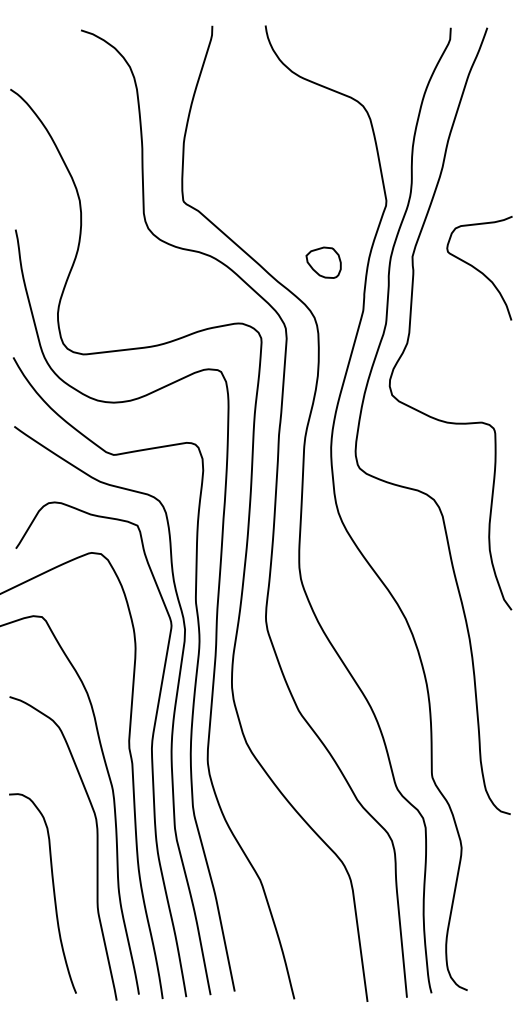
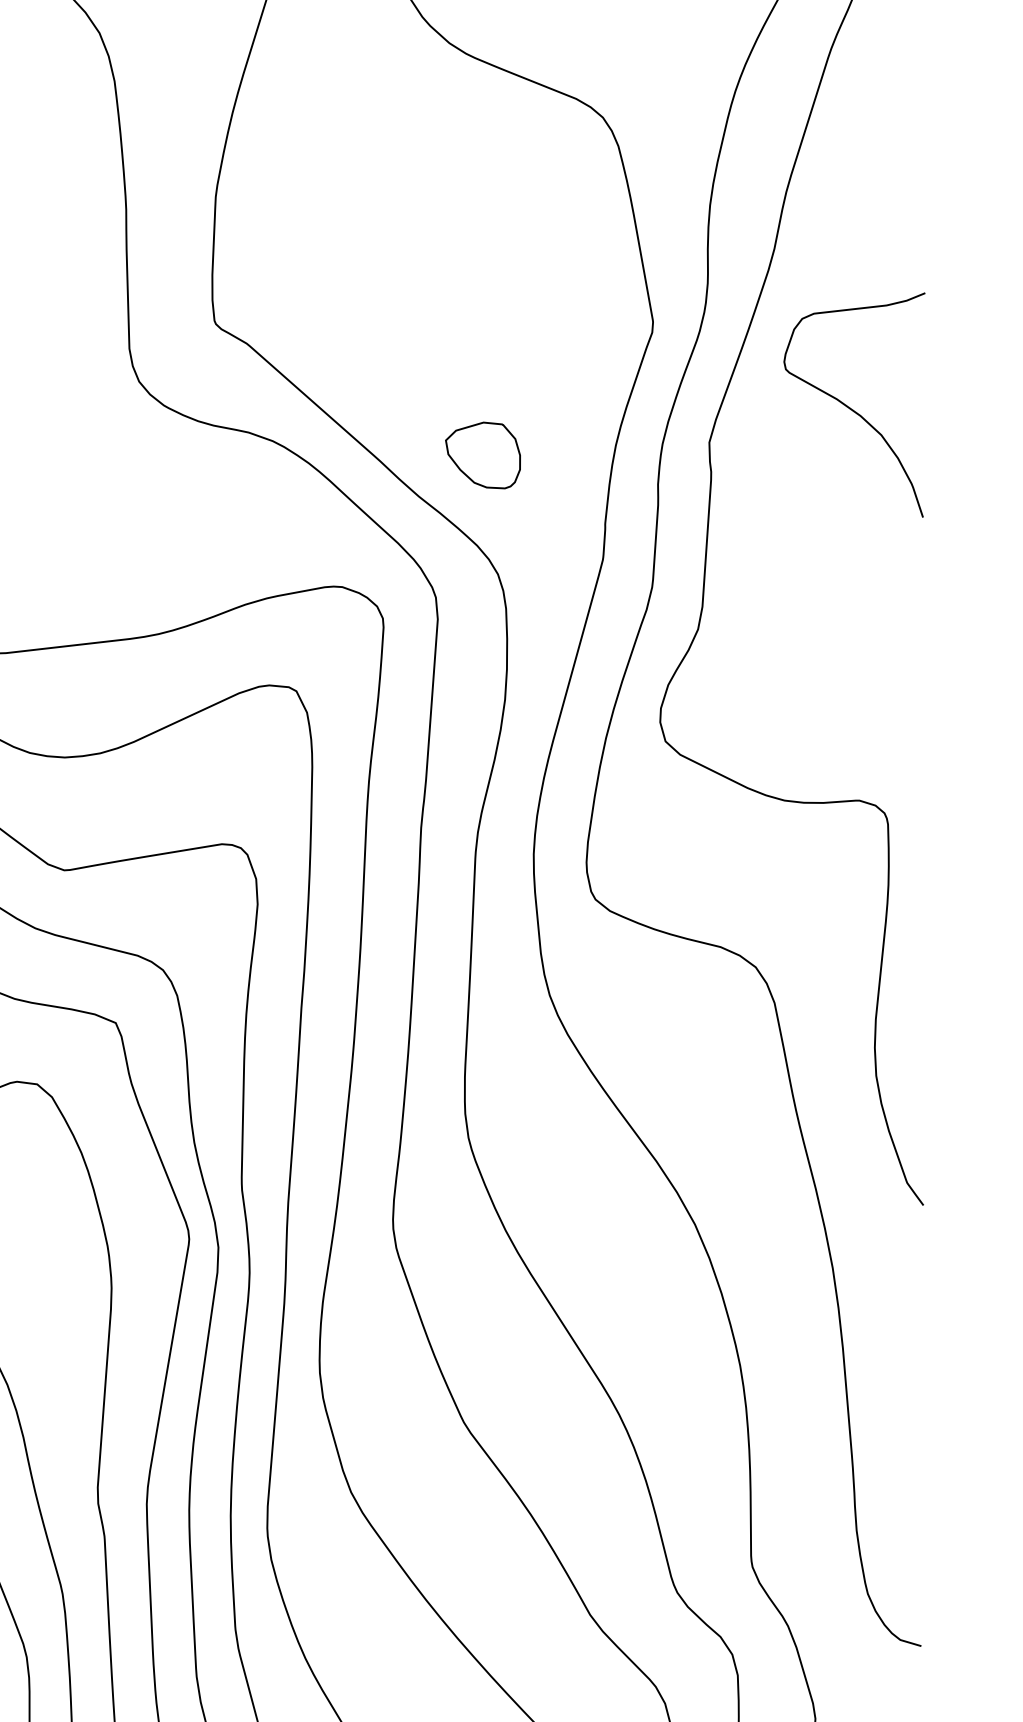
part: (323, 262) -> (482, 454), moved
curve: (478, 269) -> (851, 407), moved

